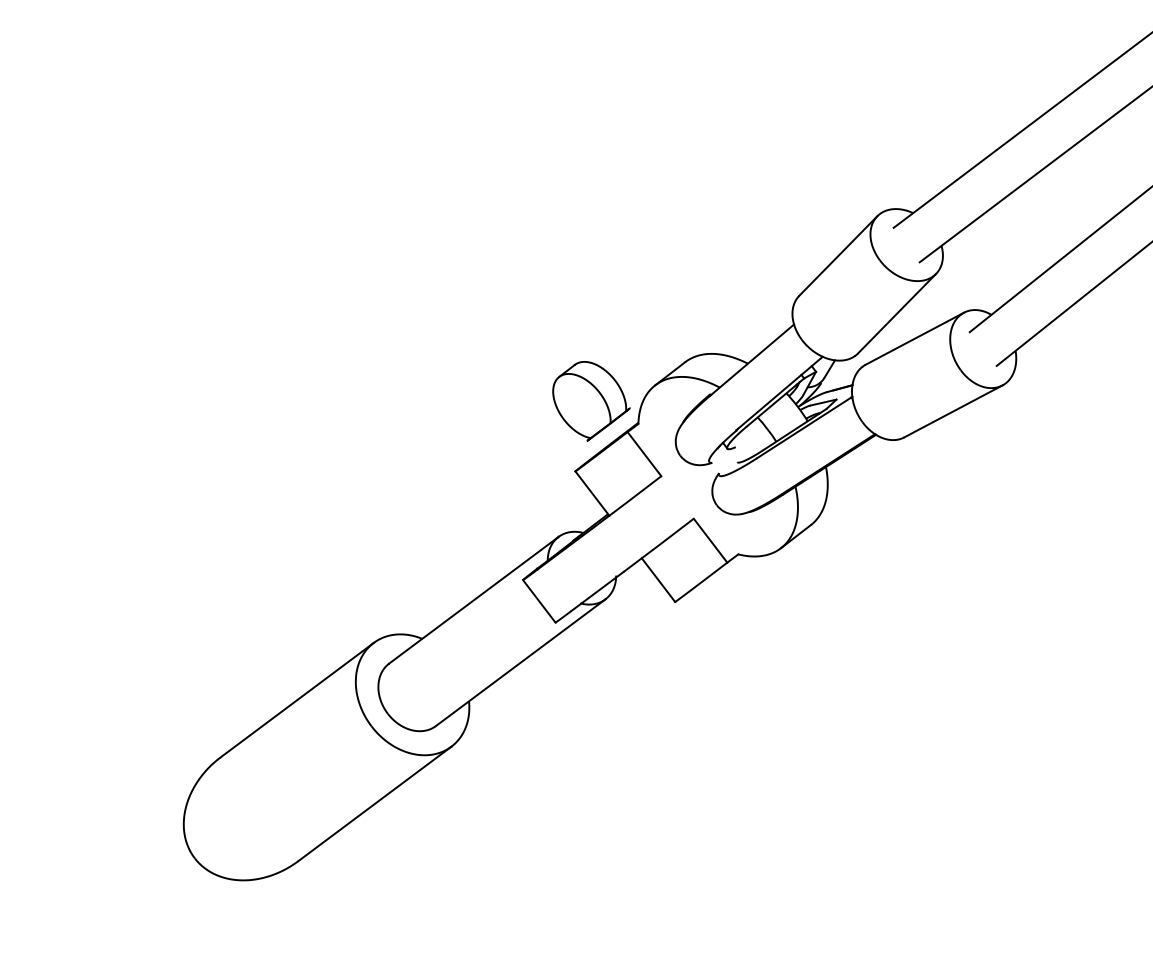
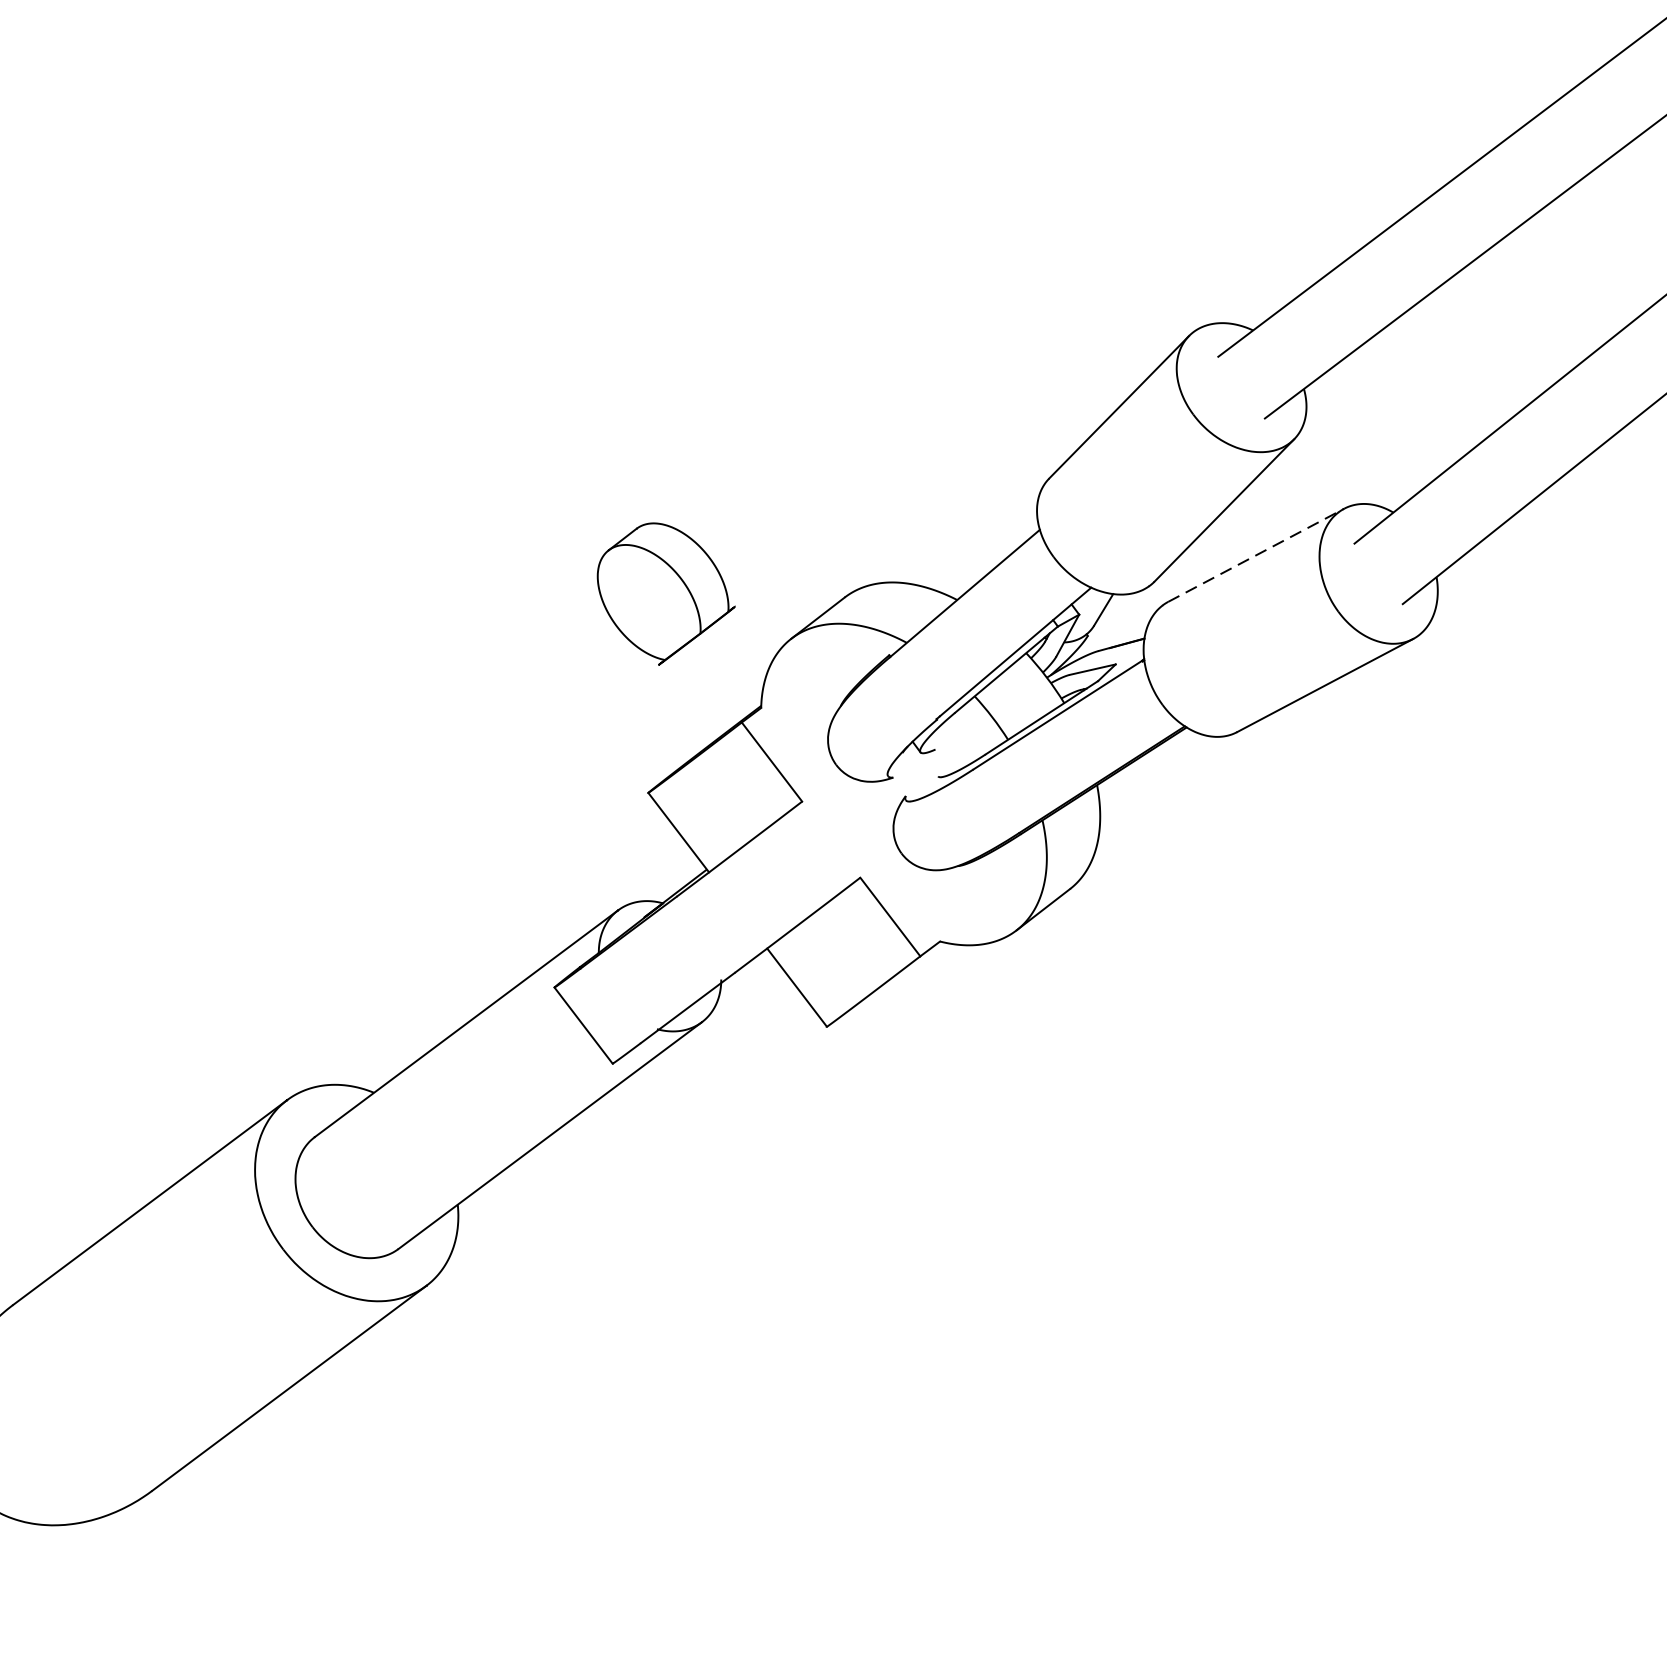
line: (914, 338) -> (1255, 554), solid -> dashed
part: (591, 401) -> (666, 594), moved

